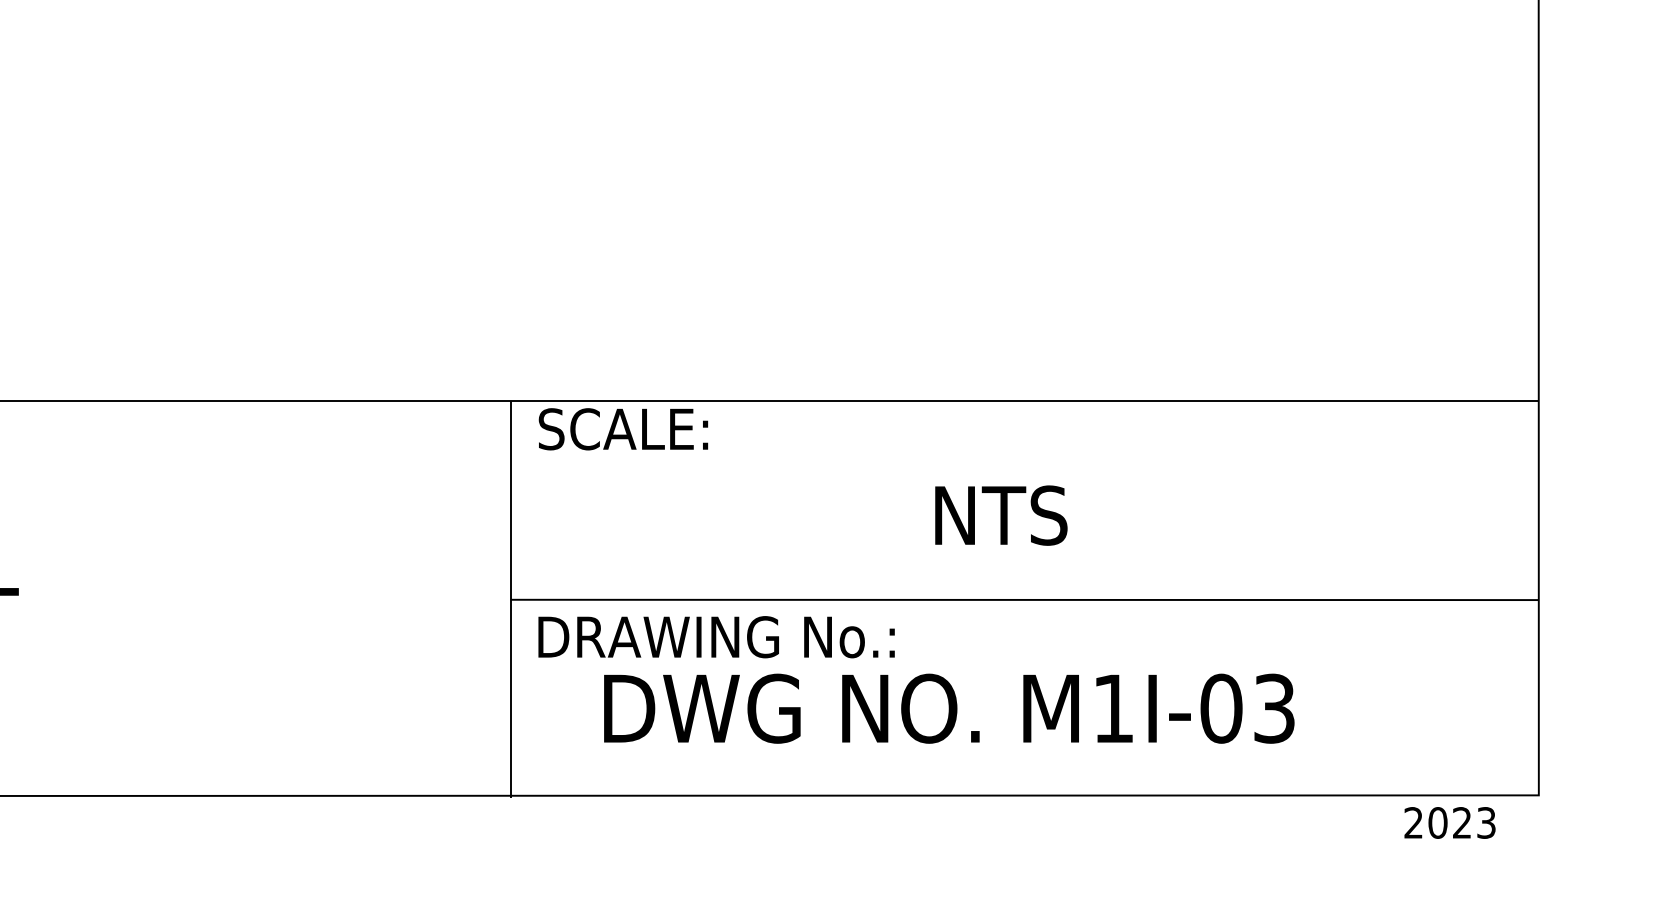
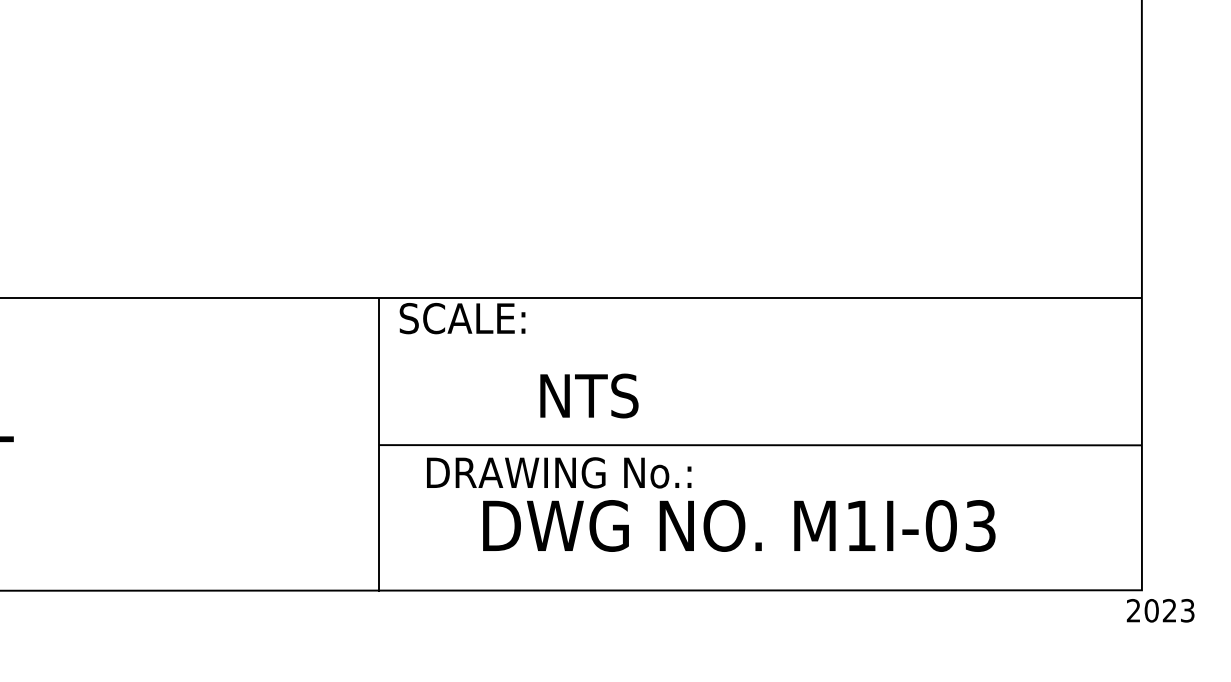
text: (1001, 515) -> (589, 395), moved
text: (716, 637) -> (559, 473), moved
text: (949, 708) -> (739, 525), moved
text: (1449, 822) -> (1160, 610), moved

